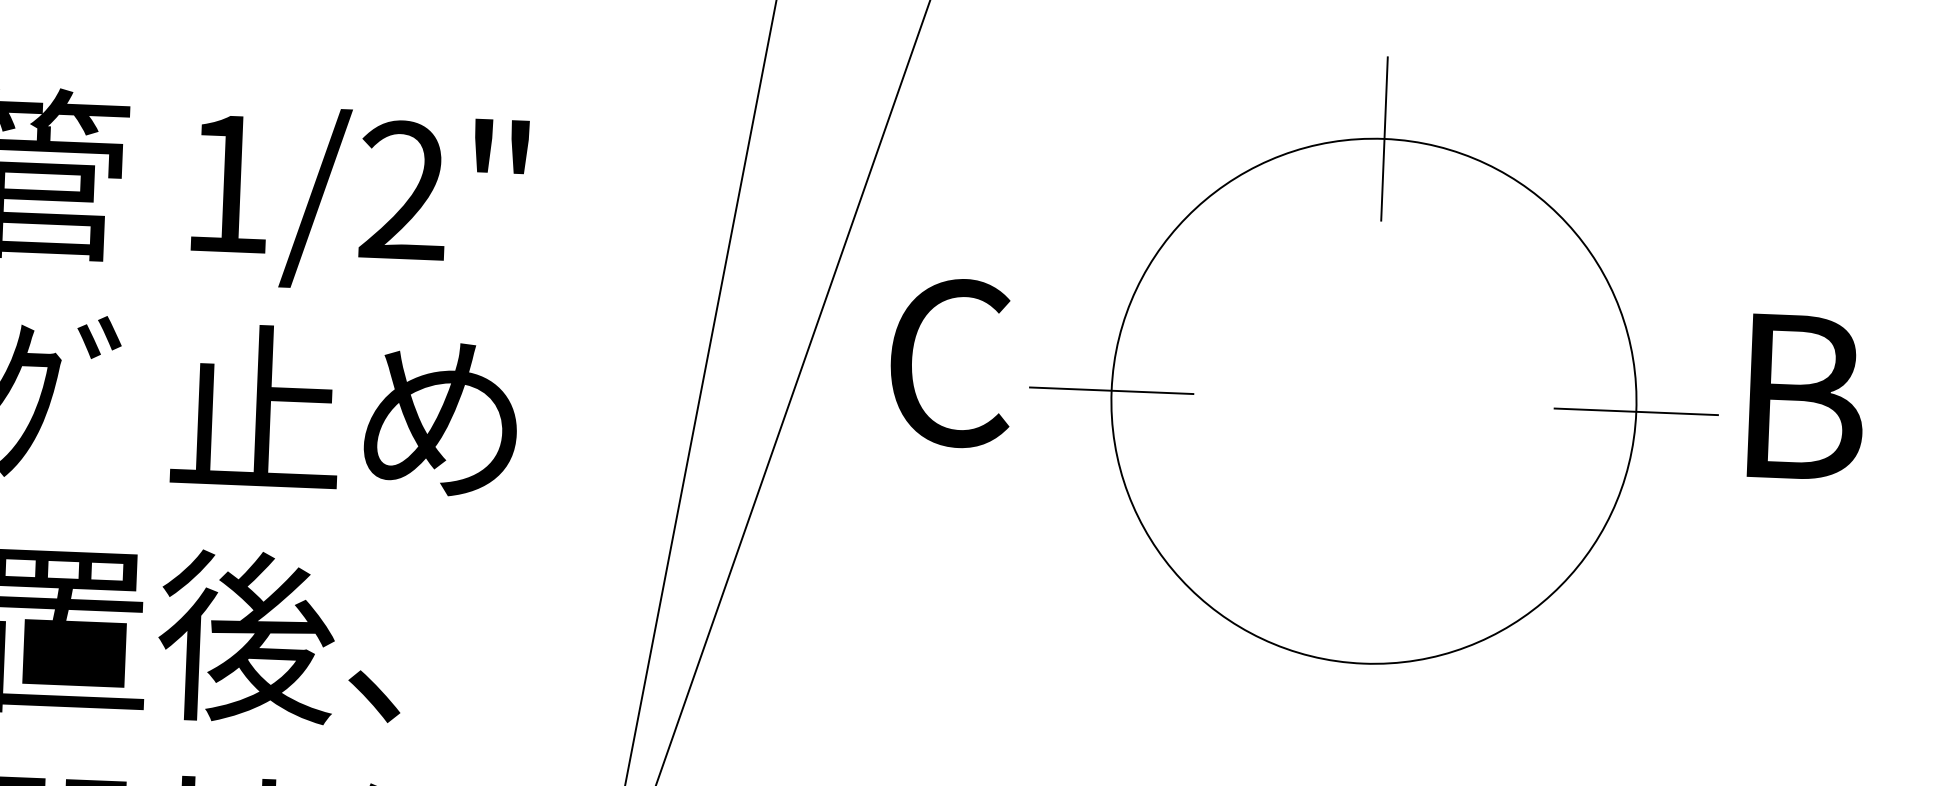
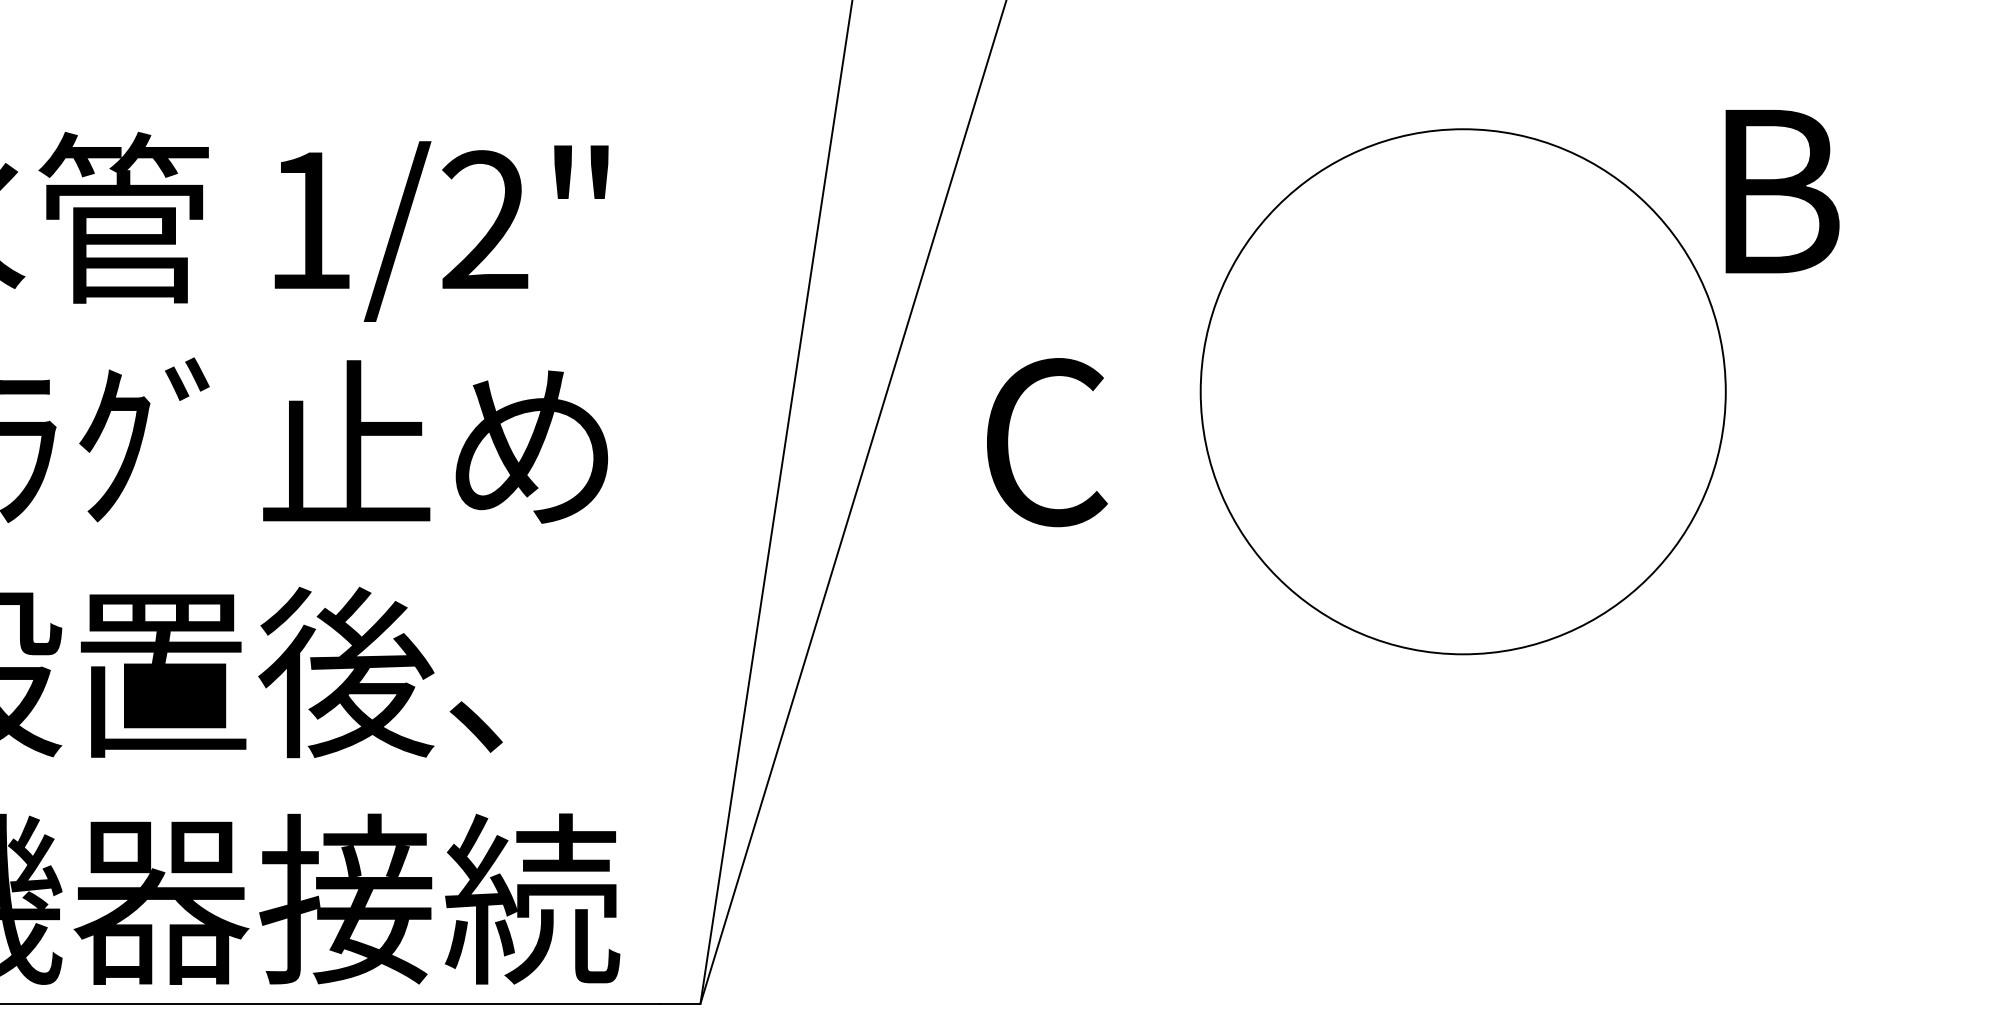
line: (1384, 138) -> (1463, 128), removed
text: (951, 363) -> (1047, 442), moved
line: (1111, 390) -> (1200, 391), removed
text: (1806, 397) -> (1782, 191), moved
line: (1636, 411) -> (1725, 391), removed

